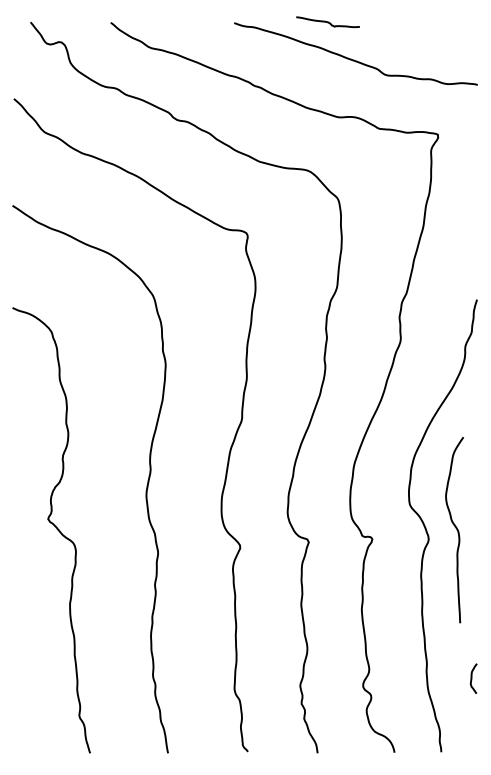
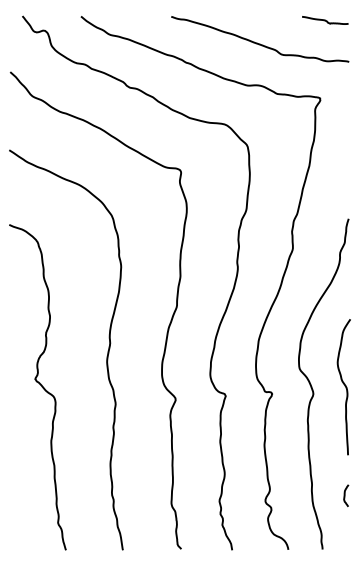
curve: (327, 22) -> (324, 20), moved
curve: (456, 530) -> (345, 387), moved

